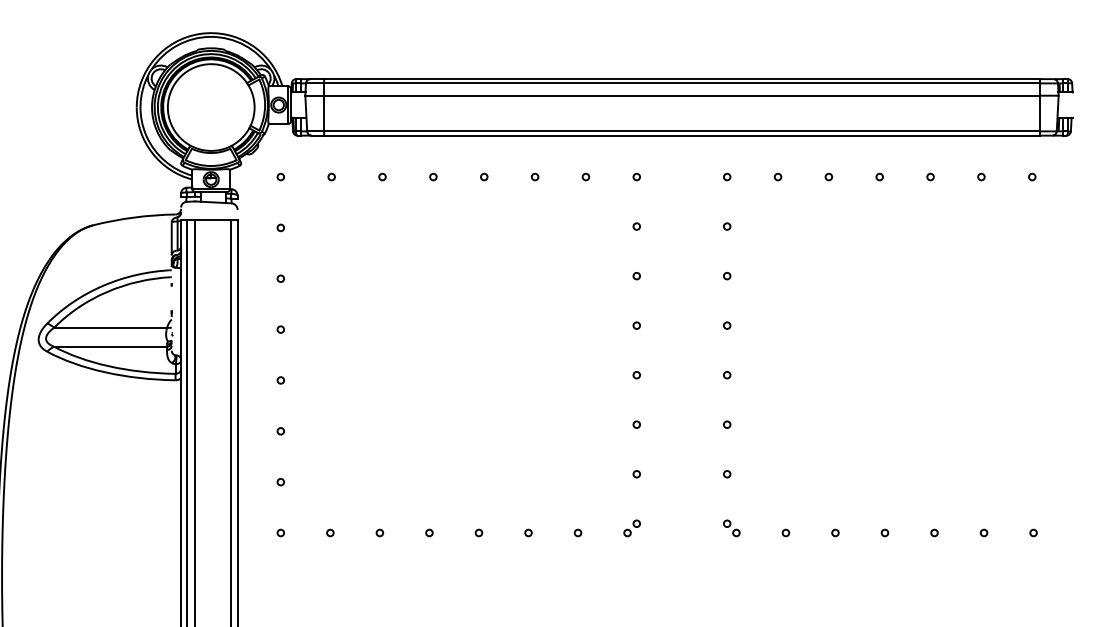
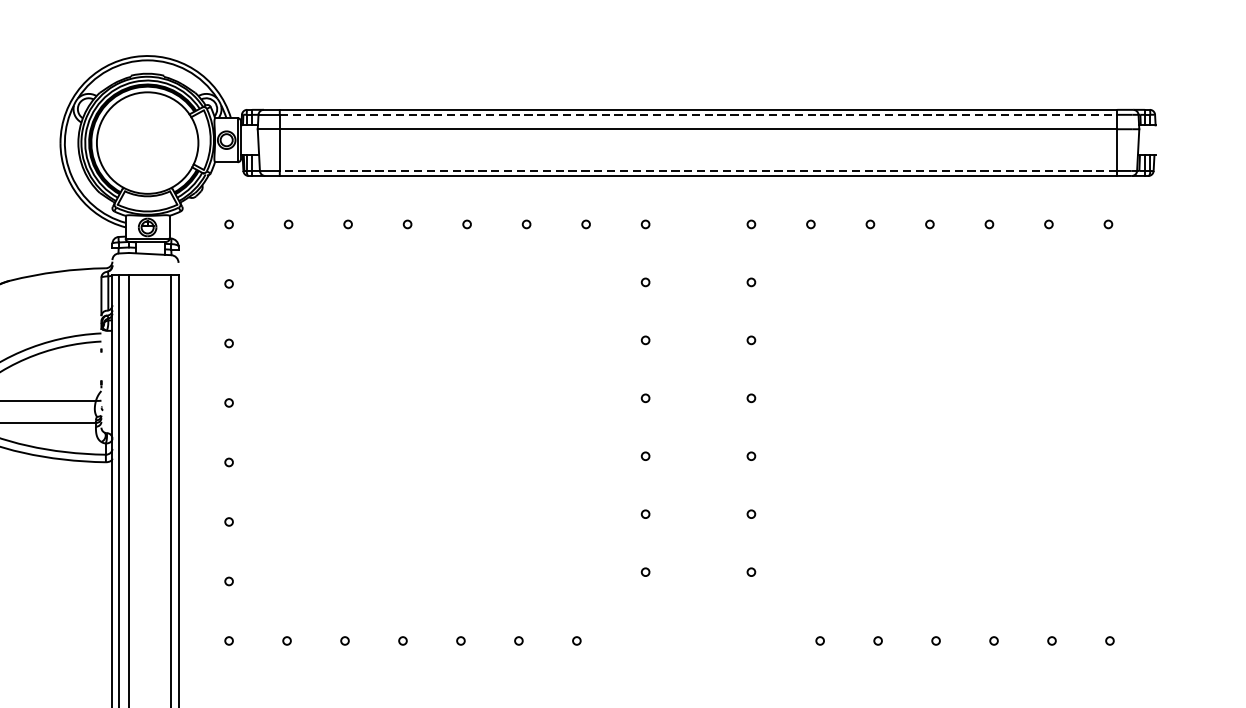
line: (681, 83) -> (697, 114), solid -> dashed
line: (681, 131) -> (697, 171), solid -> dashed
part: (631, 528) -> (639, 635), removed
part: (731, 528) -> (756, 635), removed

